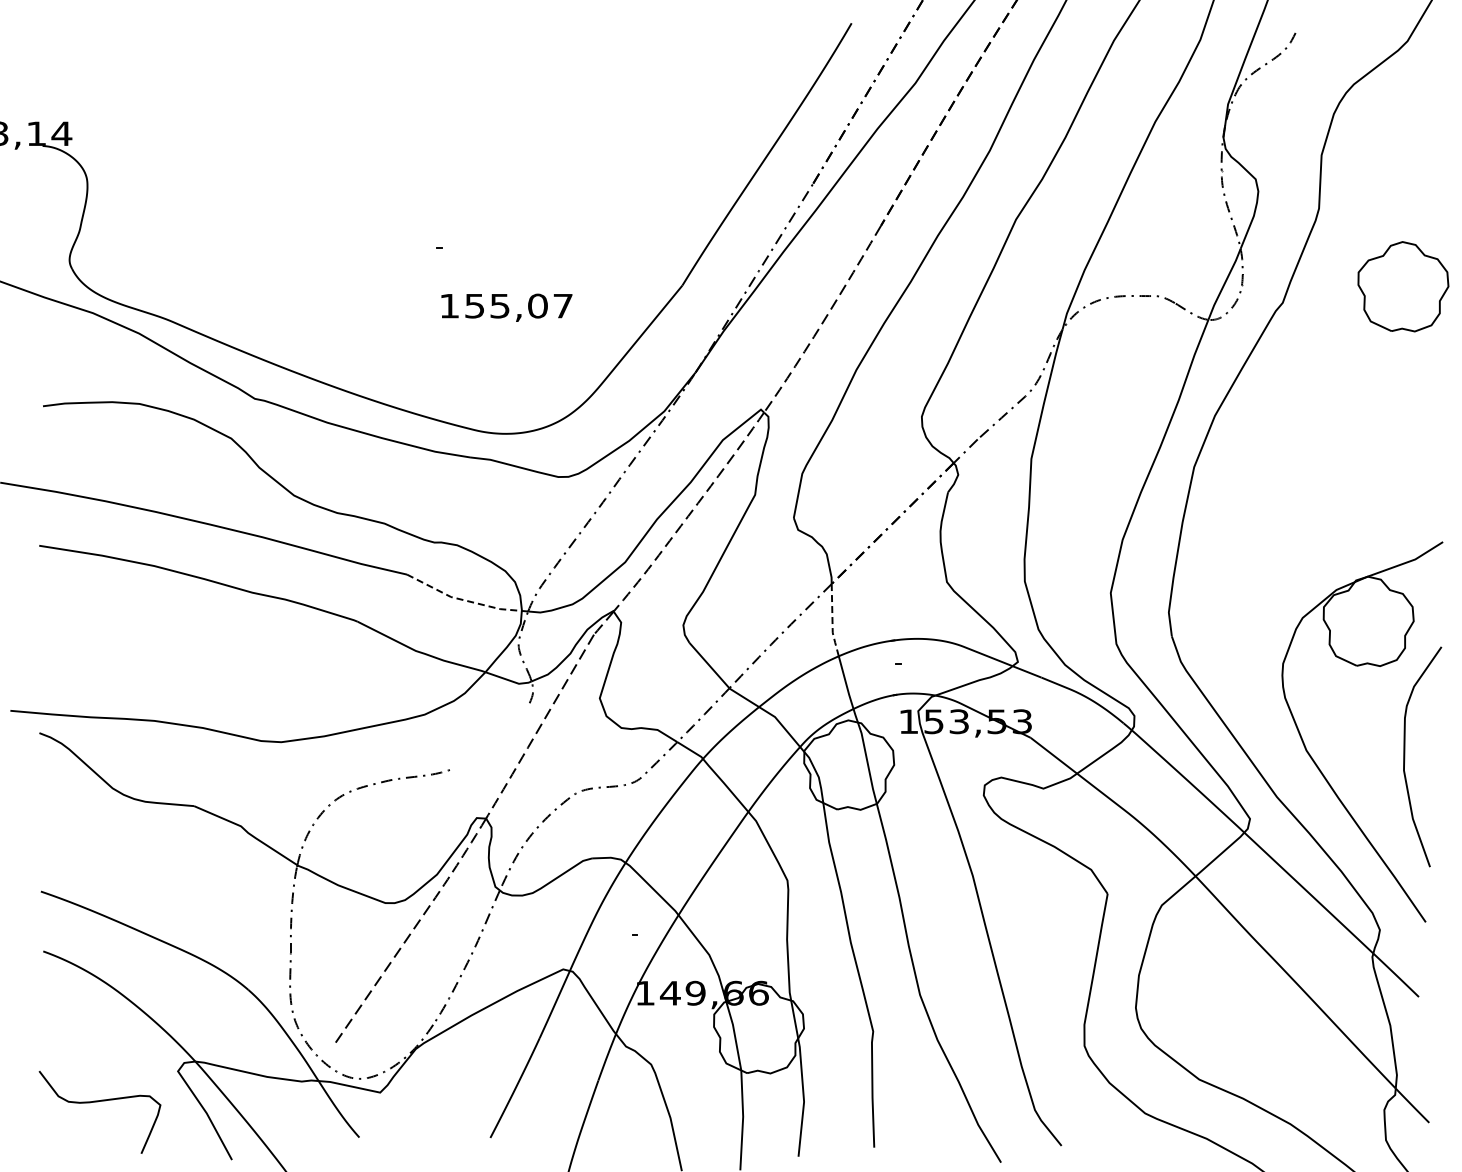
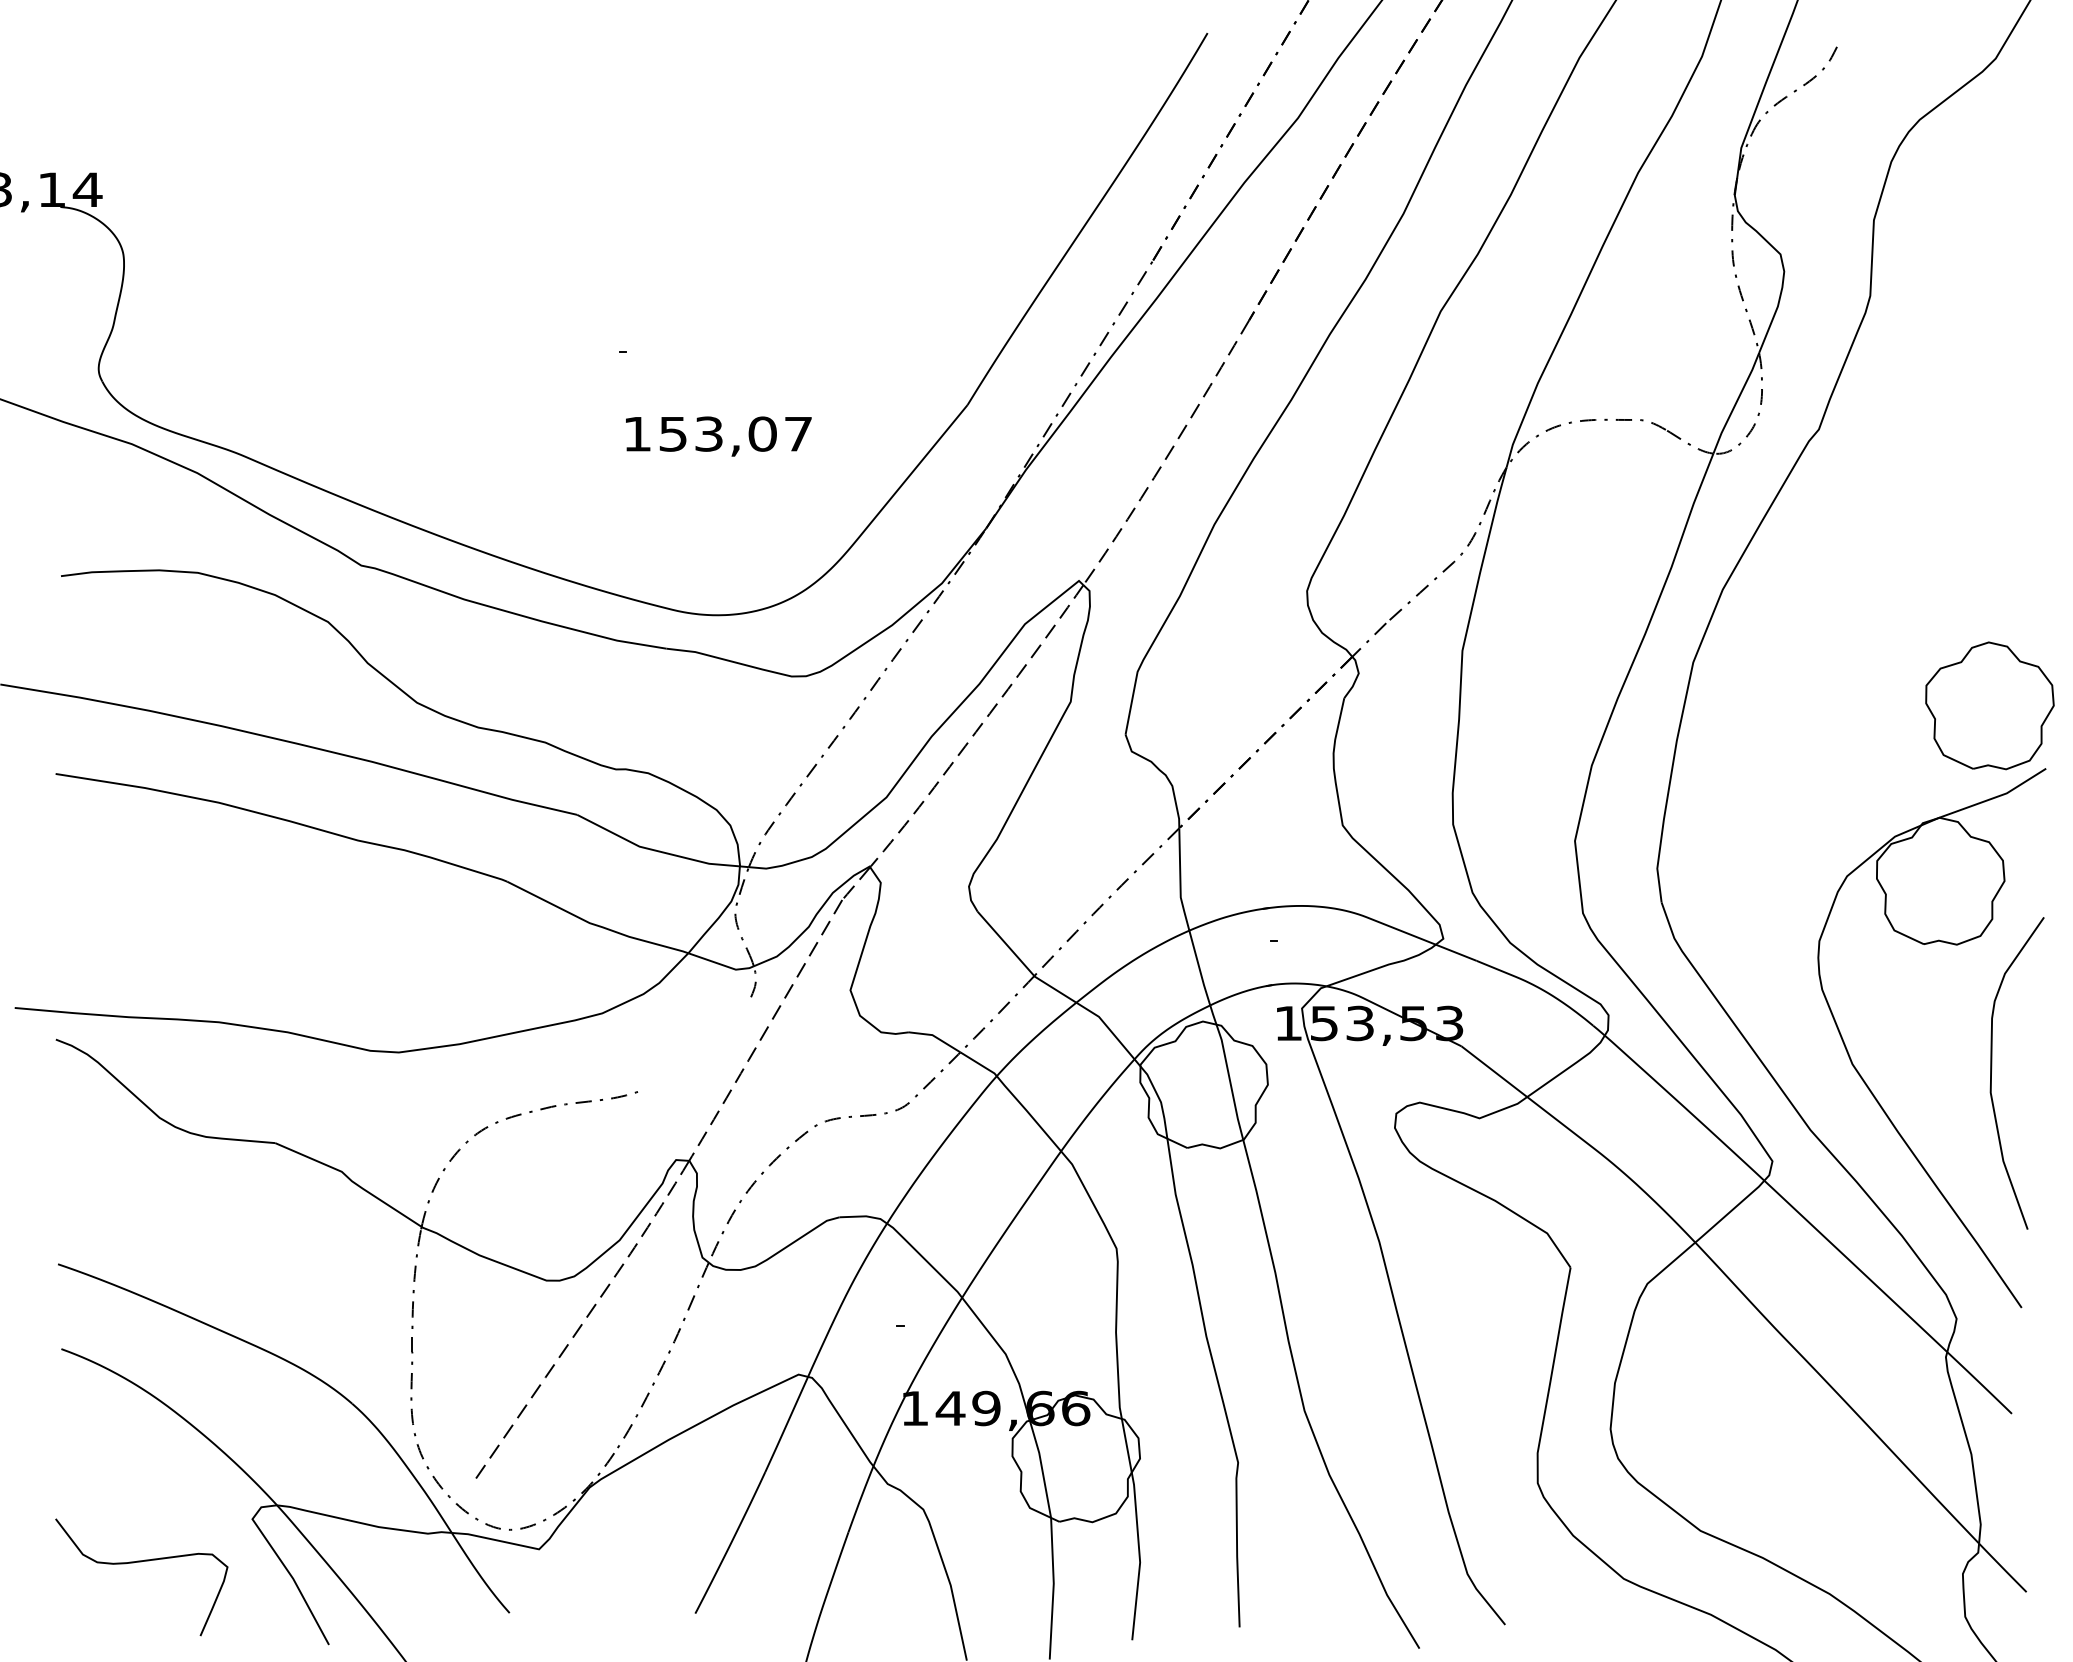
part: (1403, 286) -> (1990, 705), moved
text: (500, 305) -> (709, 433), 155,07 -> 153,07
line: (462, 599) -> (655, 850), dashed -> solid
line: (832, 621) -> (1180, 881), dashed -> solid

